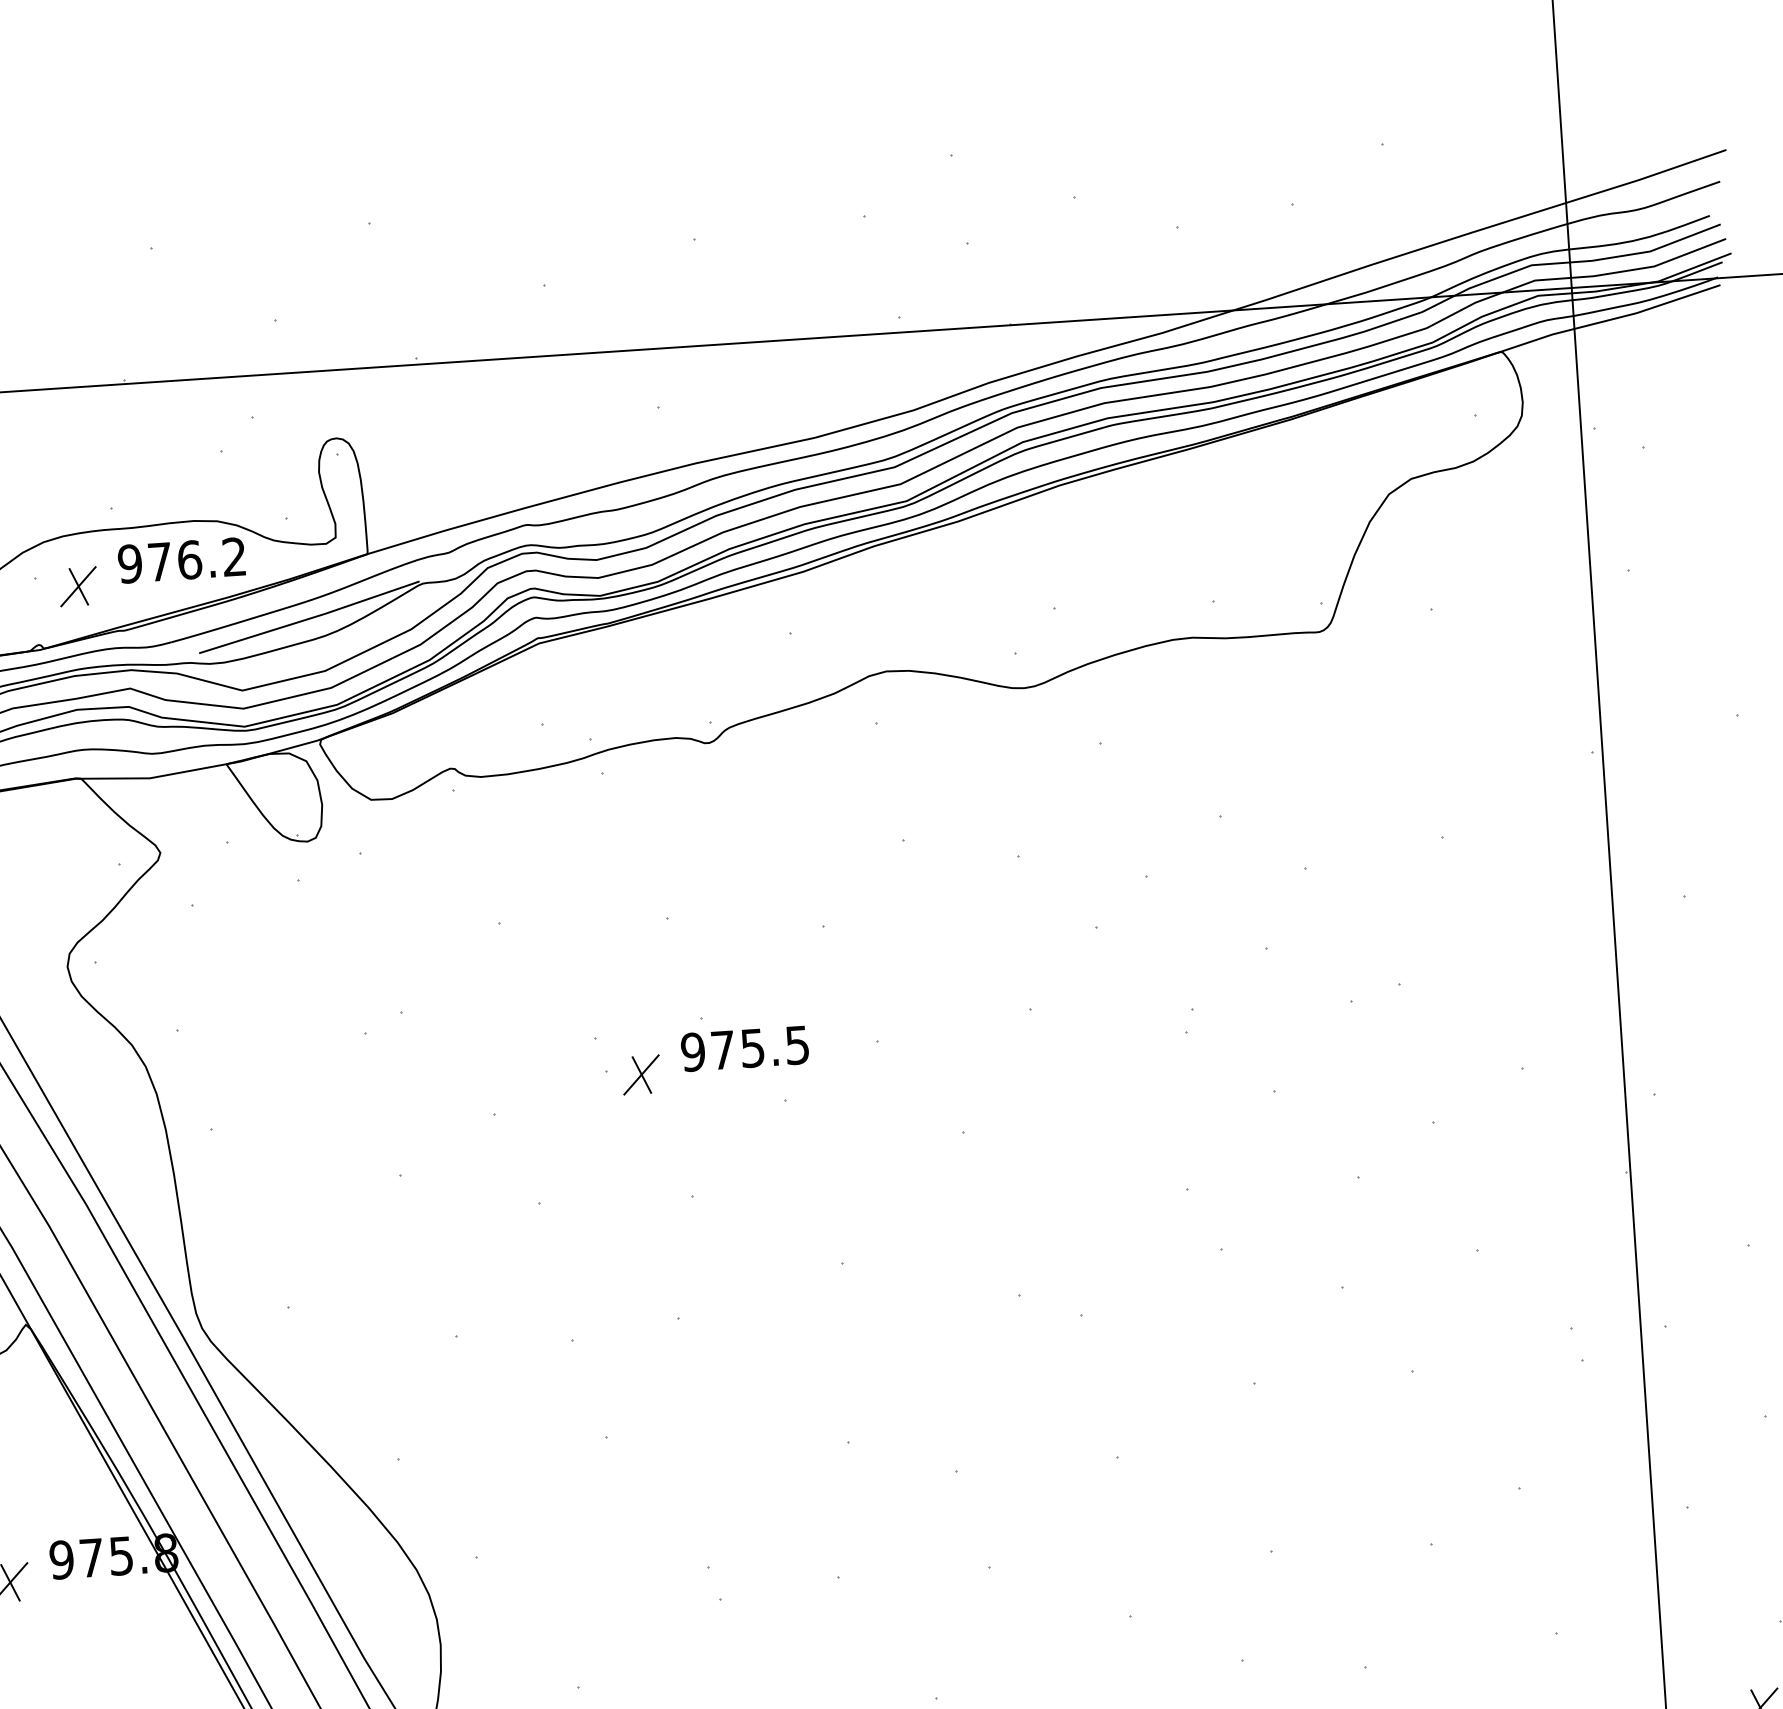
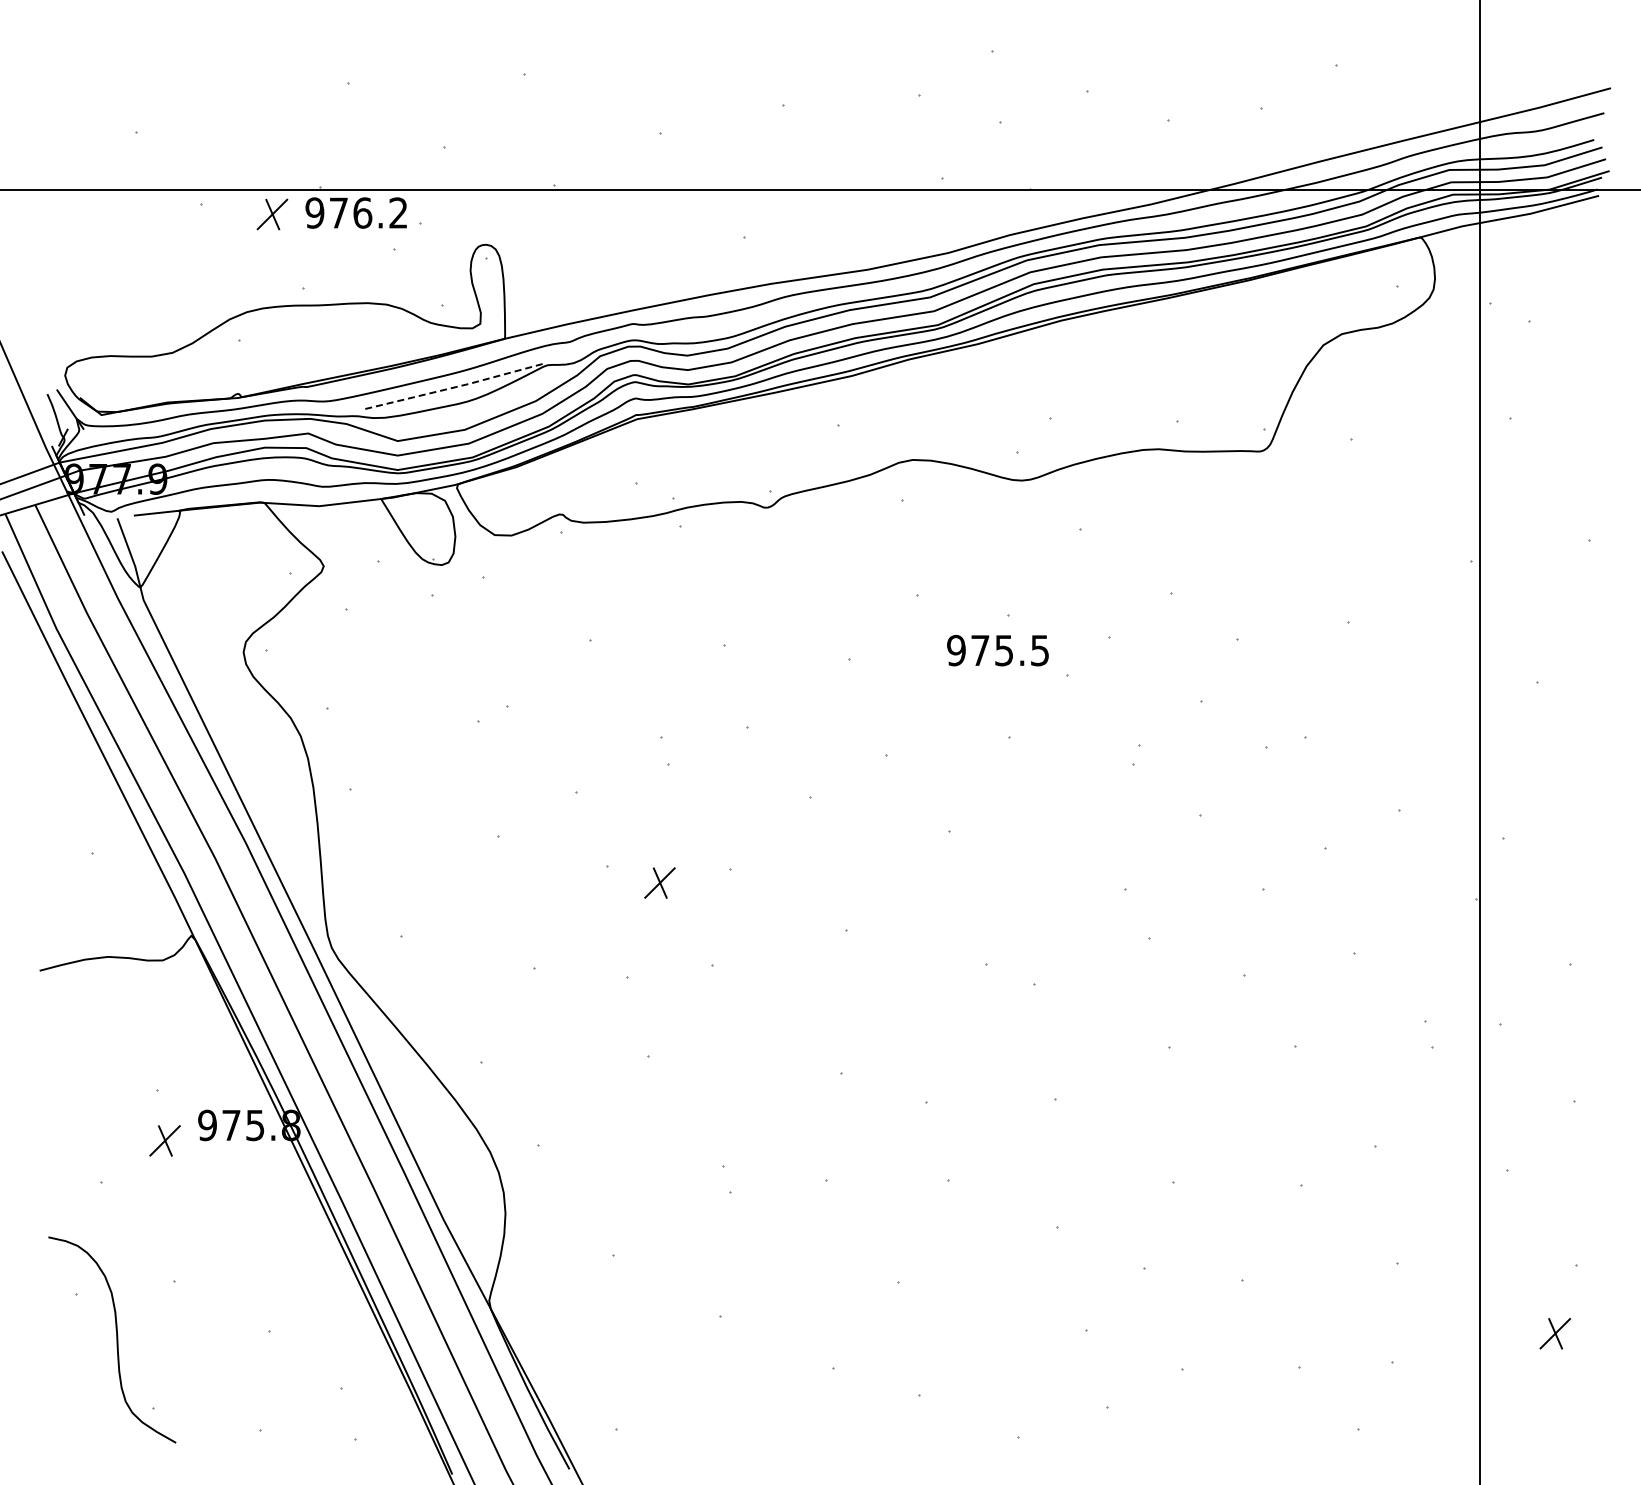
text: (180, 559) -> (355, 212), moved
part: (78, 586) -> (272, 214), moved
line: (311, 618) -> (456, 387), solid -> dashed
text: (744, 1048) -> (997, 650), moved
part: (640, 1074) -> (659, 882), moved

